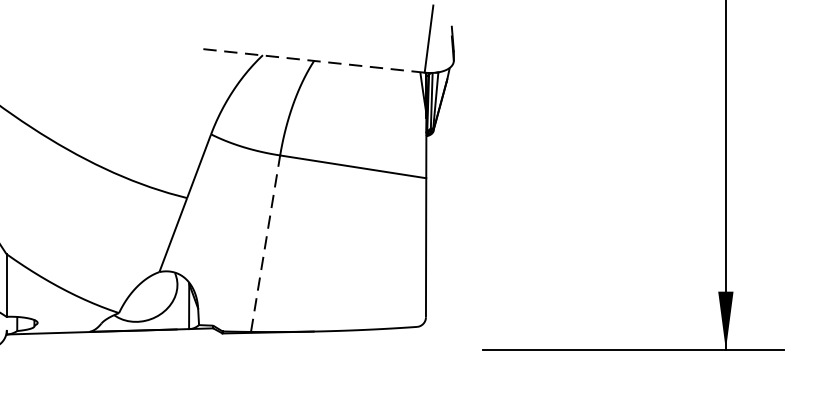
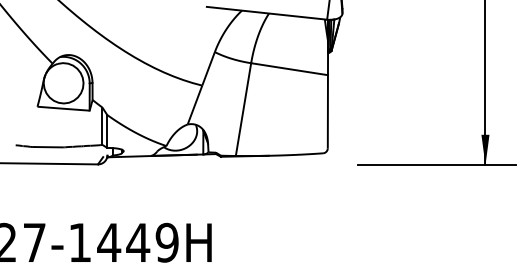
line: (309, 60) -> (266, 13), dashed -> solid
line: (265, 243) -> (243, 109), dashed -> solid

